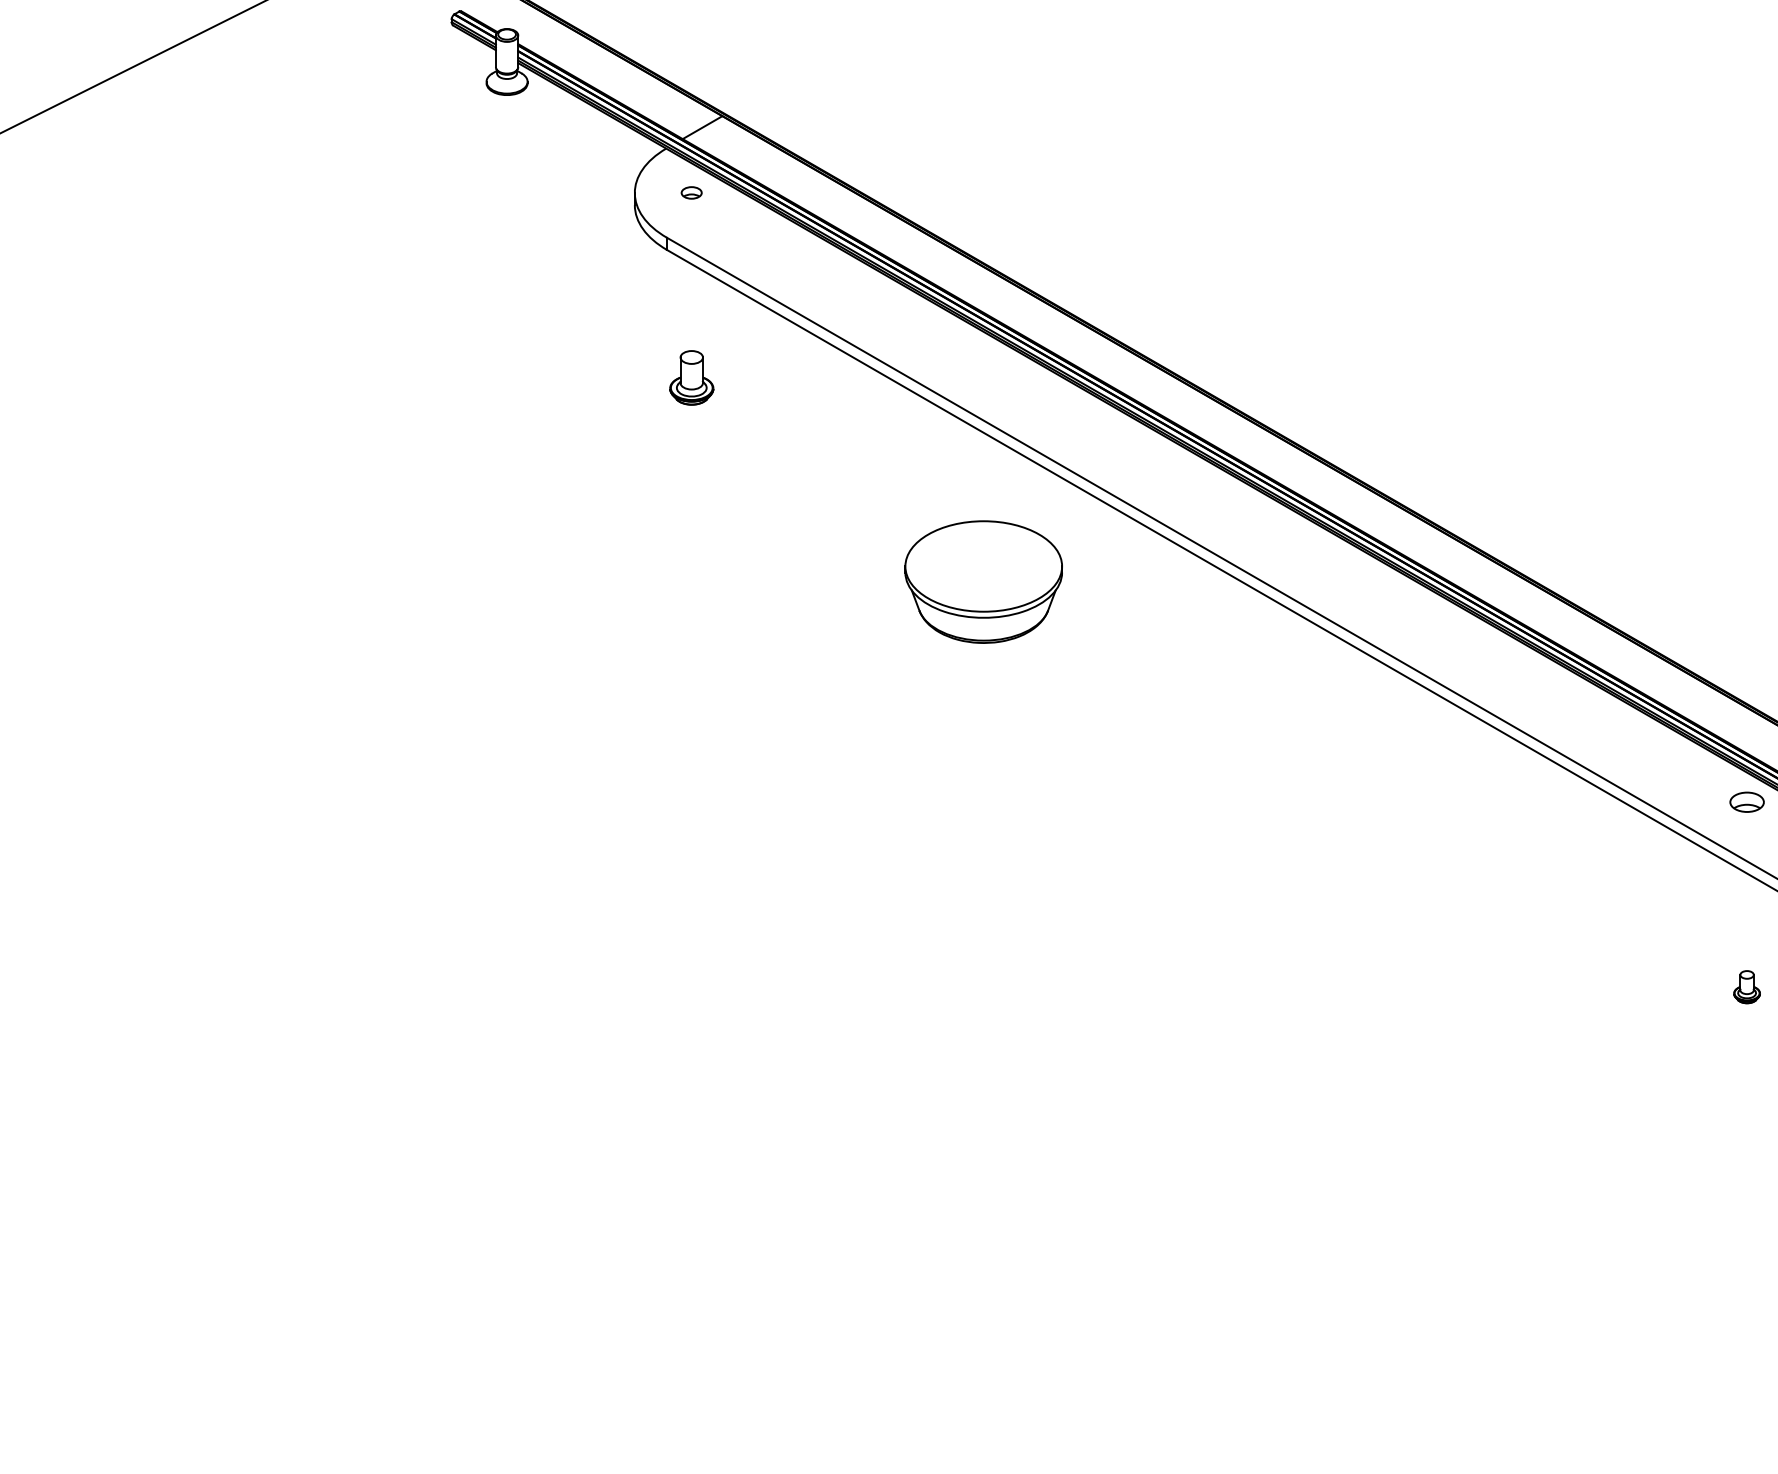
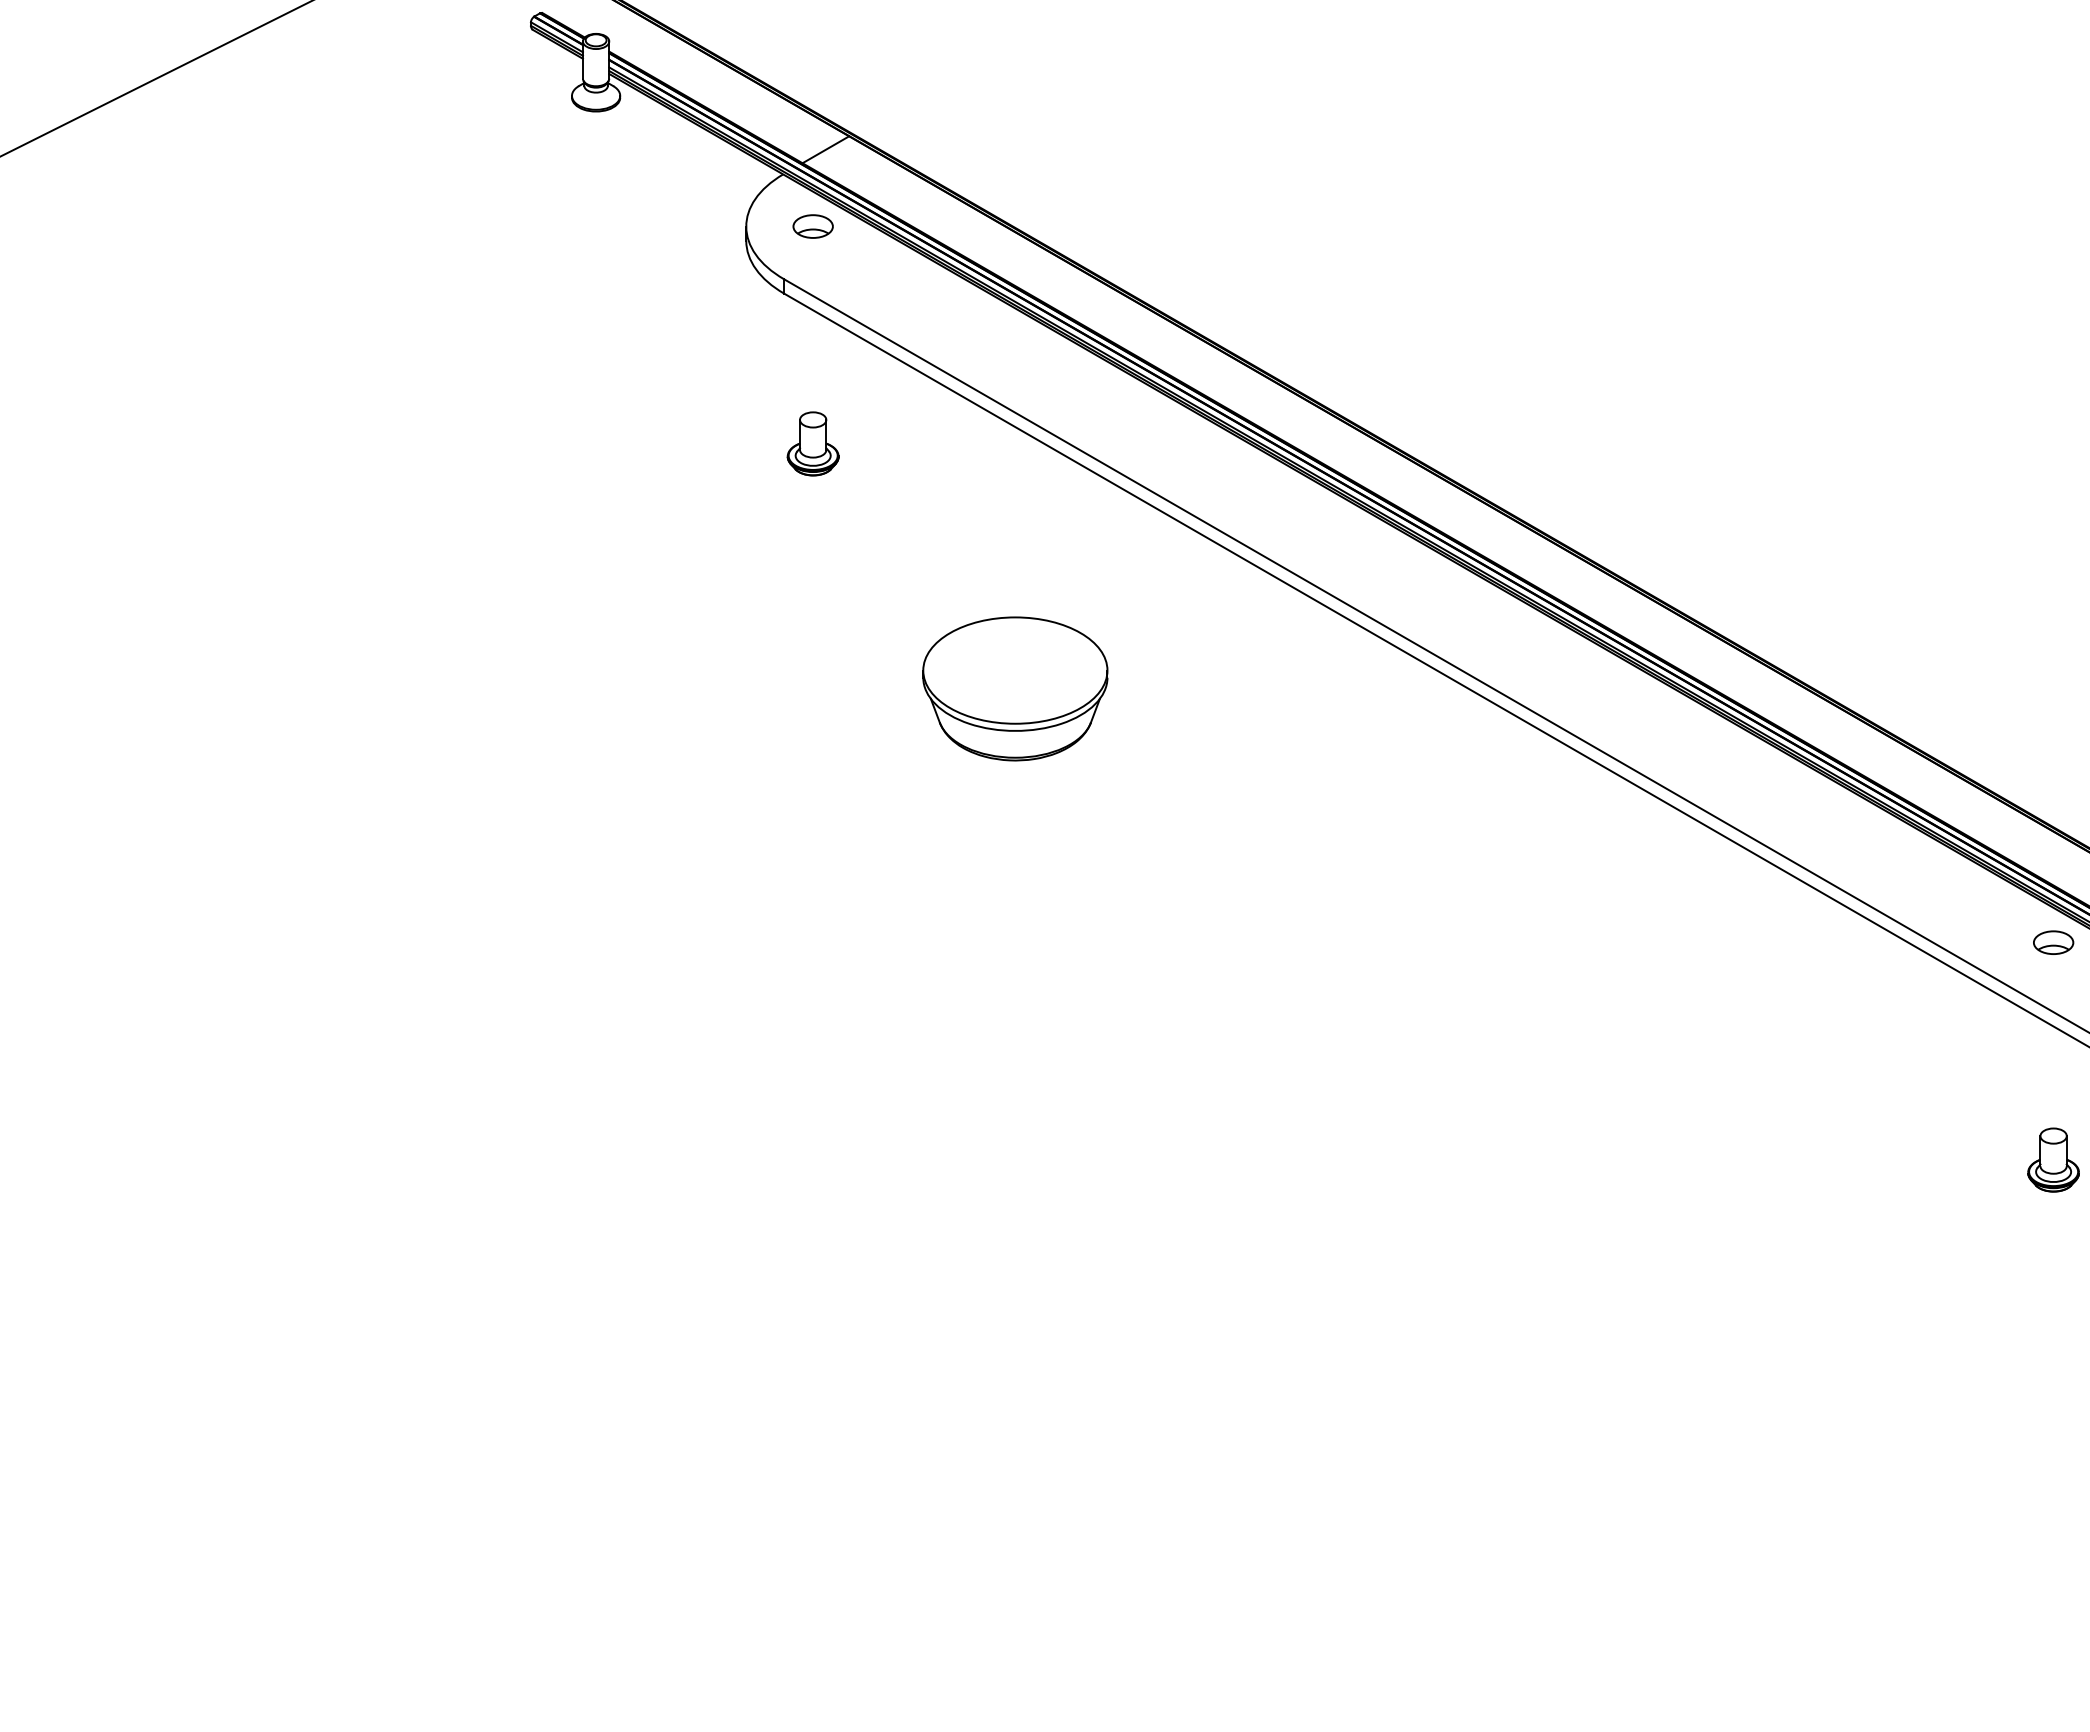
part: (691, 192) -> (812, 226), size x1.67
part: (983, 581) -> (1015, 688), moved
part: (1747, 986) -> (2053, 1159), size x1.67

